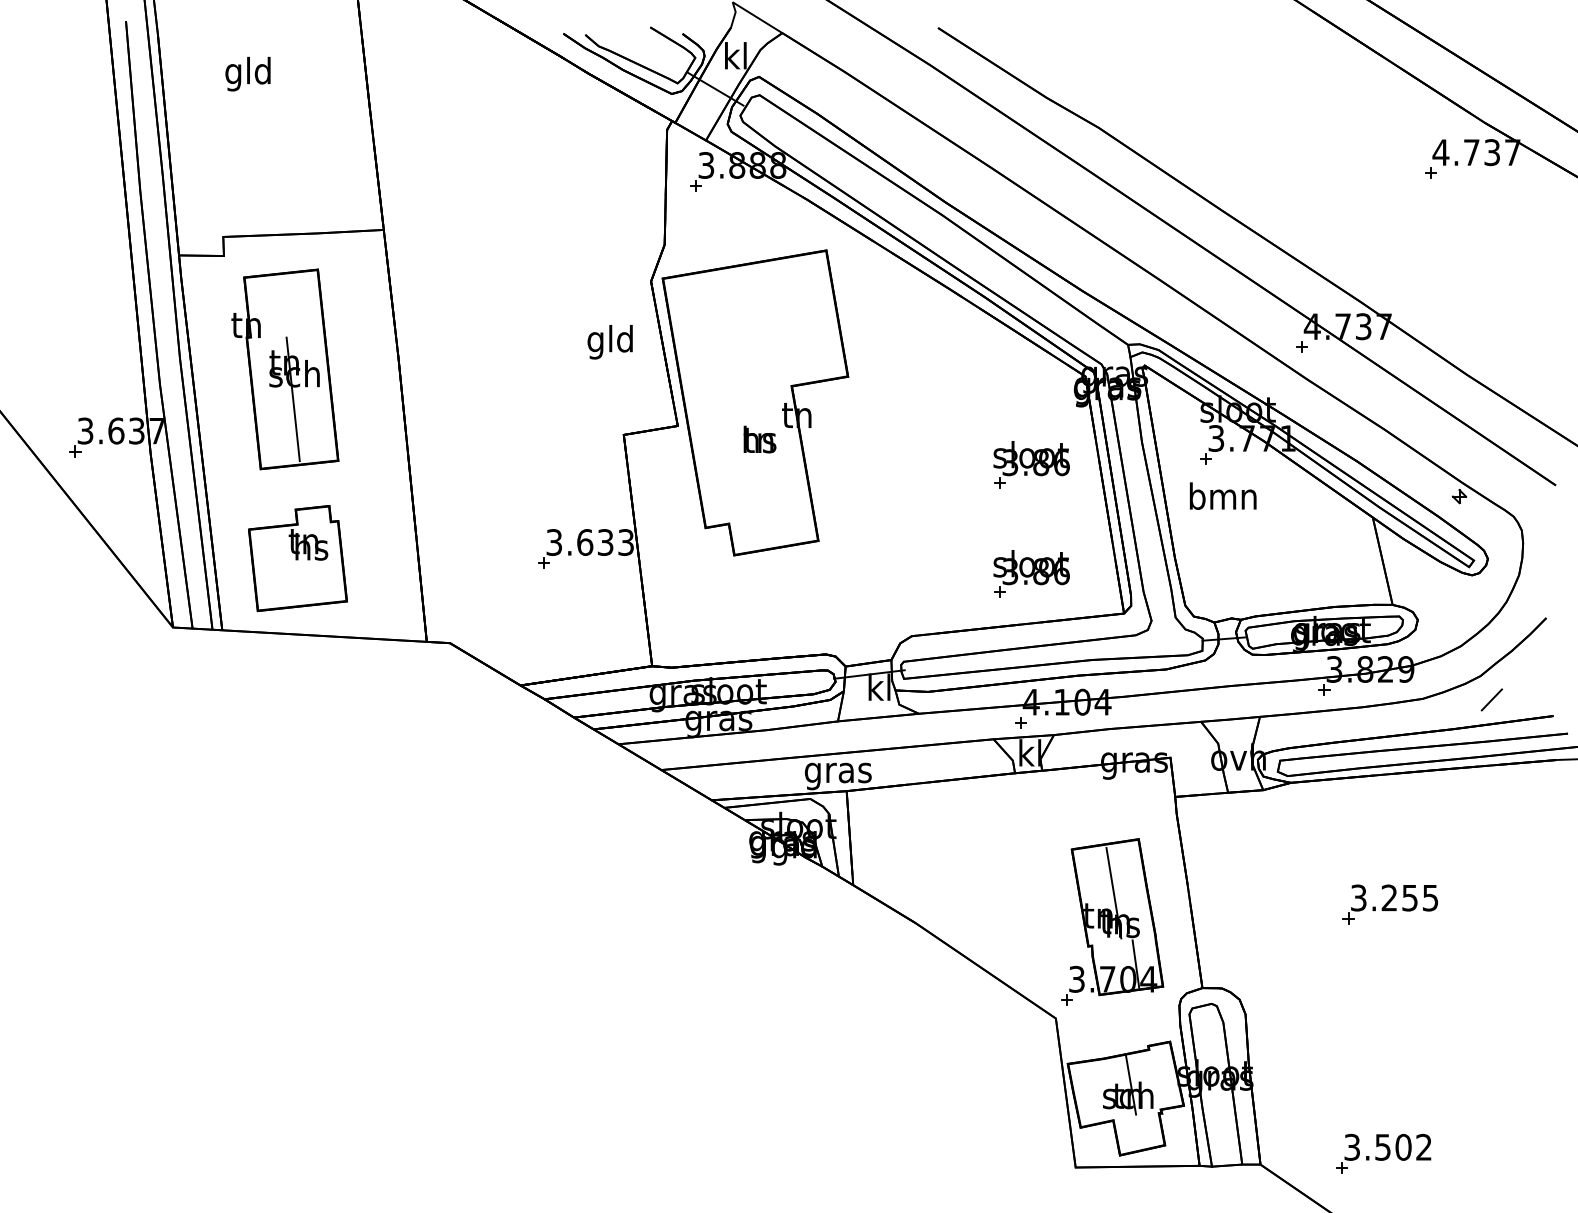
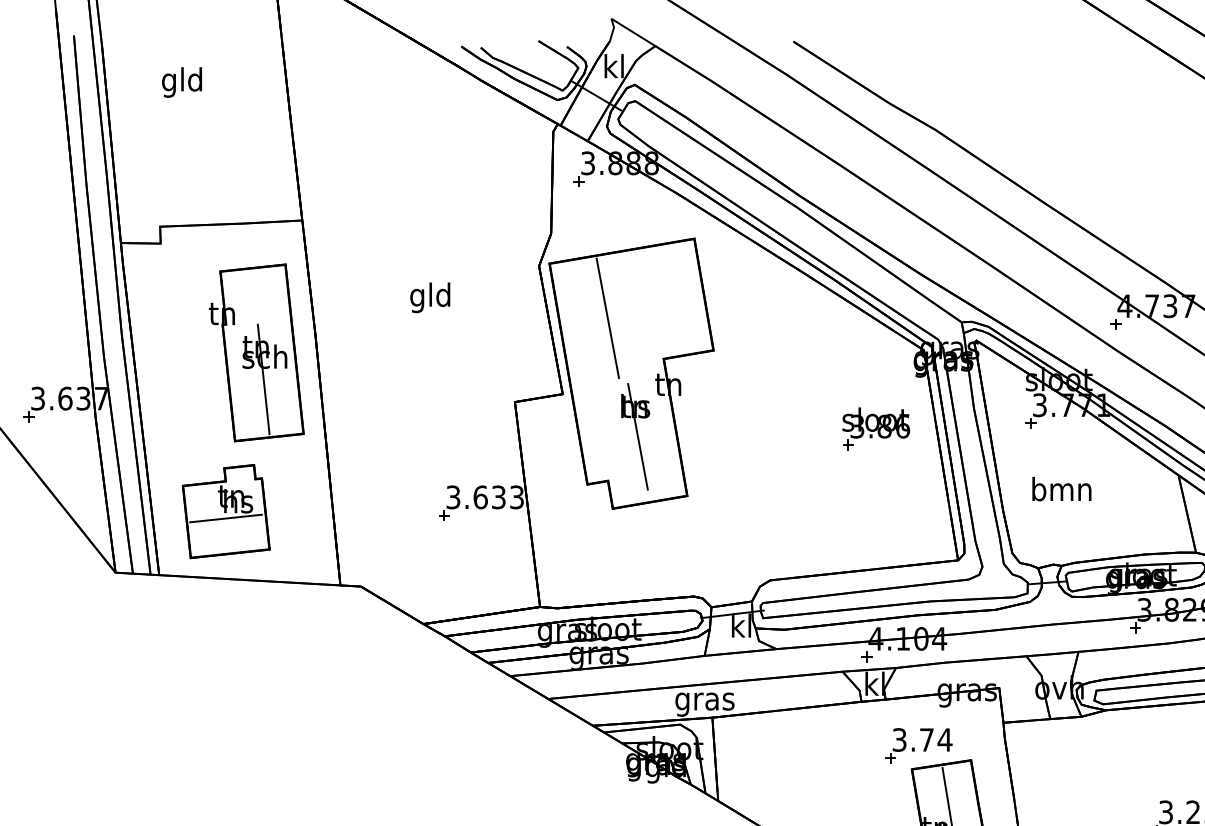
line: (728, 340) -> (607, 318), added
text: (609, 342) -> (429, 298), moved
part: (285, 369) -> (256, 352), moved
line: (762, 473) -> (637, 436), added
text: (1223, 495) -> (1062, 488), moved
line: (297, 566) -> (225, 518), added
part: (1031, 573) -> (876, 524), removed
part: (1079, 822) -> (918, 745), added

